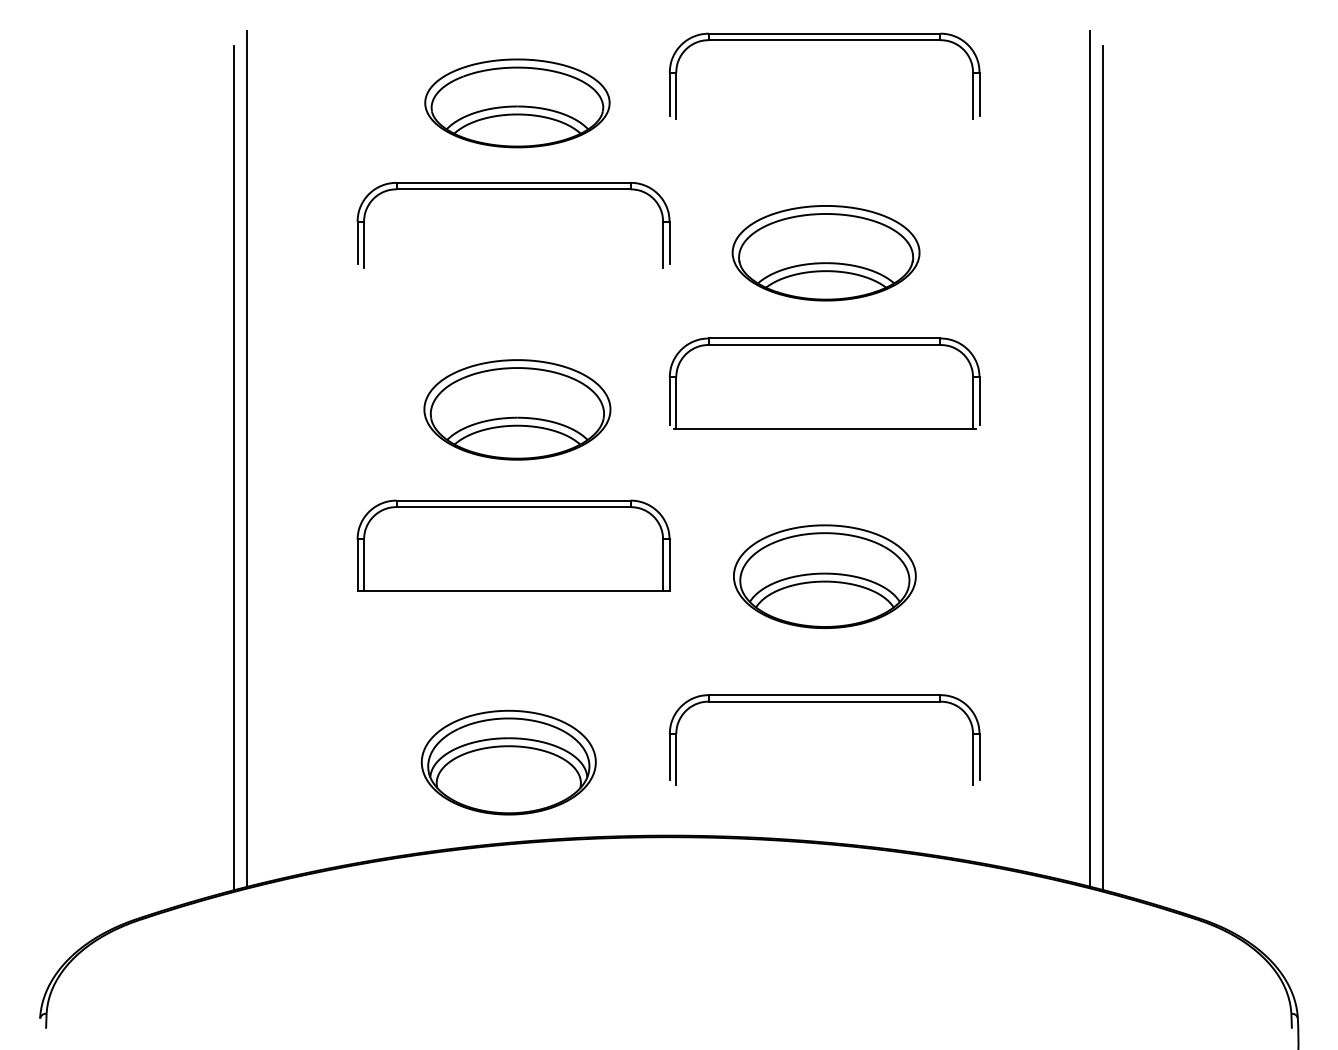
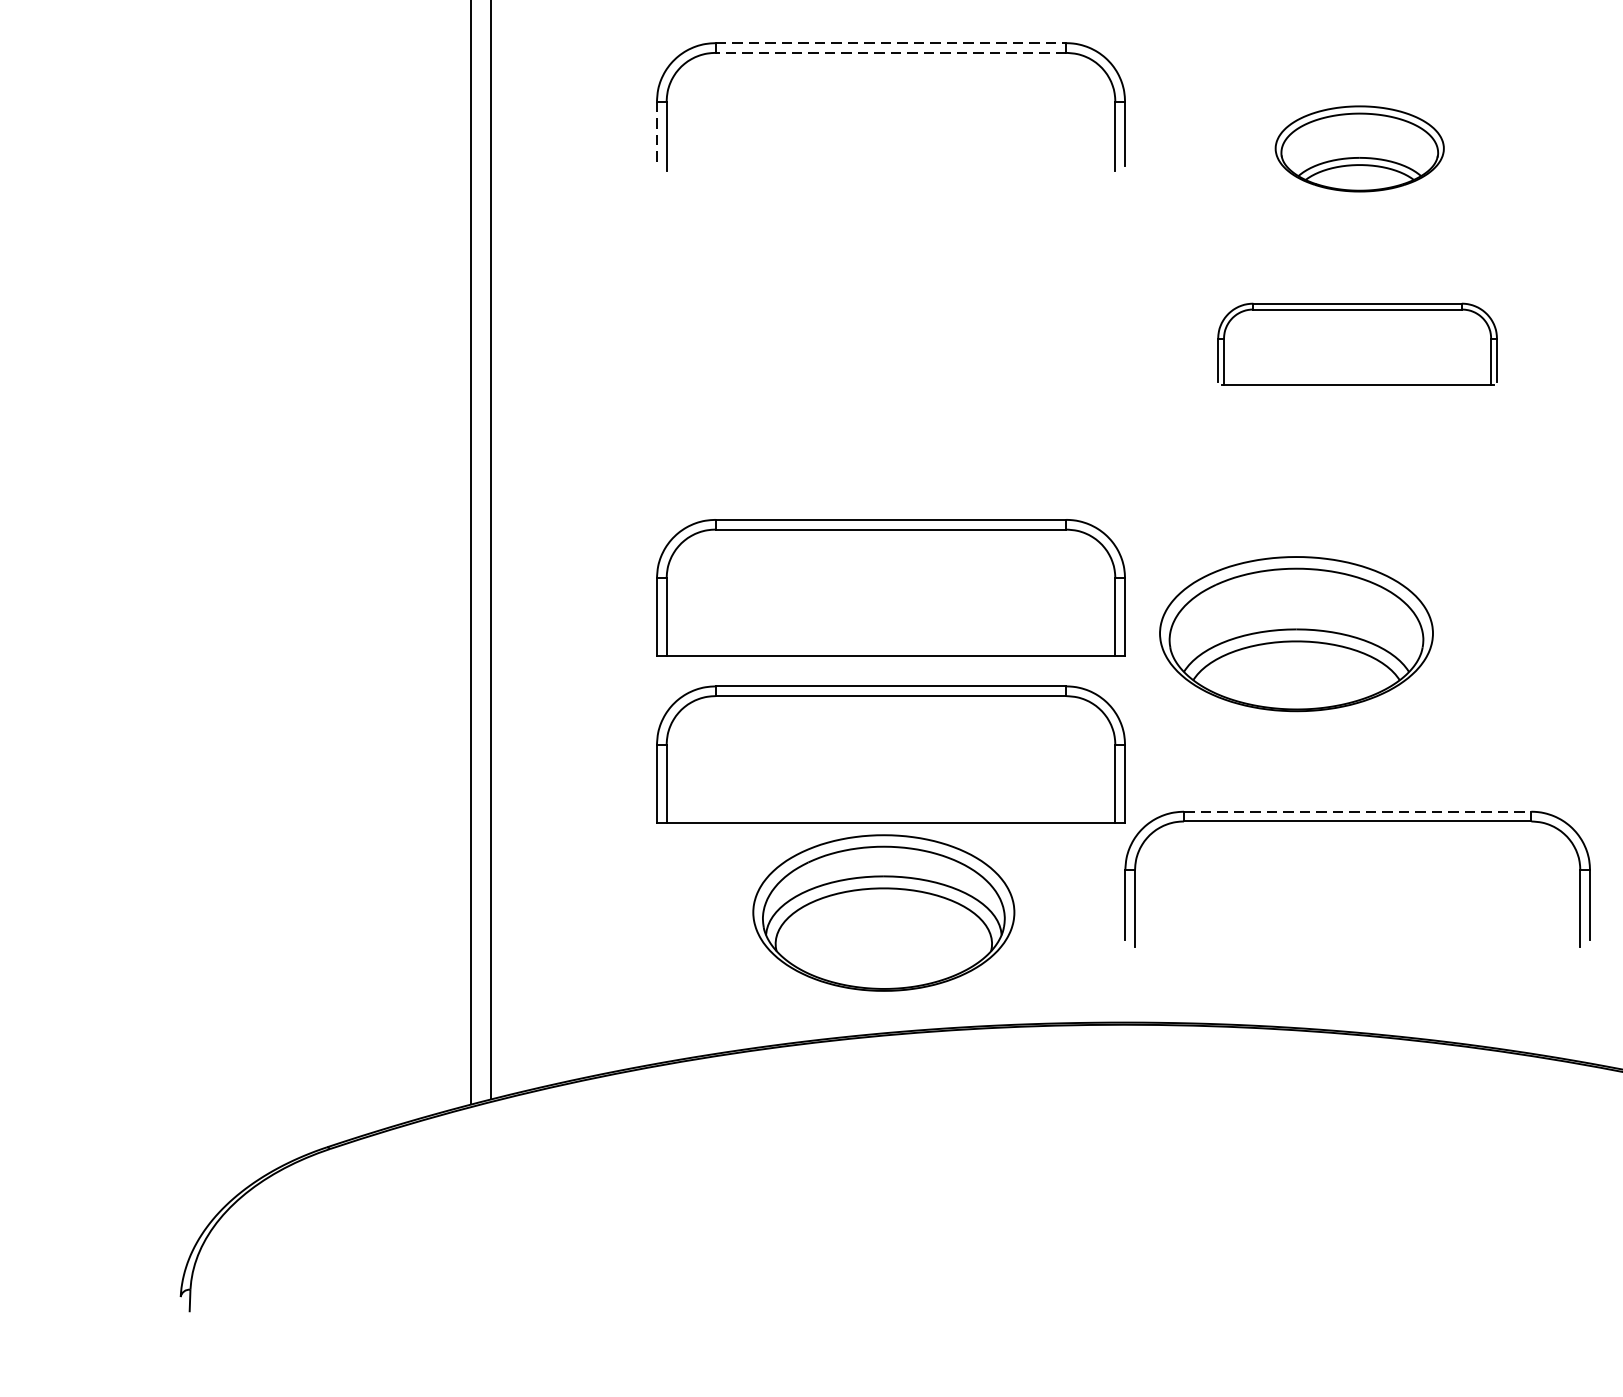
line: (513, 182) -> (890, 42), solid -> dashed
line: (513, 189) -> (890, 53), solid -> dashed
line: (357, 243) -> (656, 134), solid -> dashed
part: (825, 253) -> (1358, 149), size x0.6
part: (824, 383) -> (1357, 344), size x0.6
part: (517, 409) -> (896, 383), removed
part: (824, 576) -> (1295, 633), moved
part: (513, 656) -> (890, 753), added
line: (824, 695) -> (1357, 812), solid -> dashed

